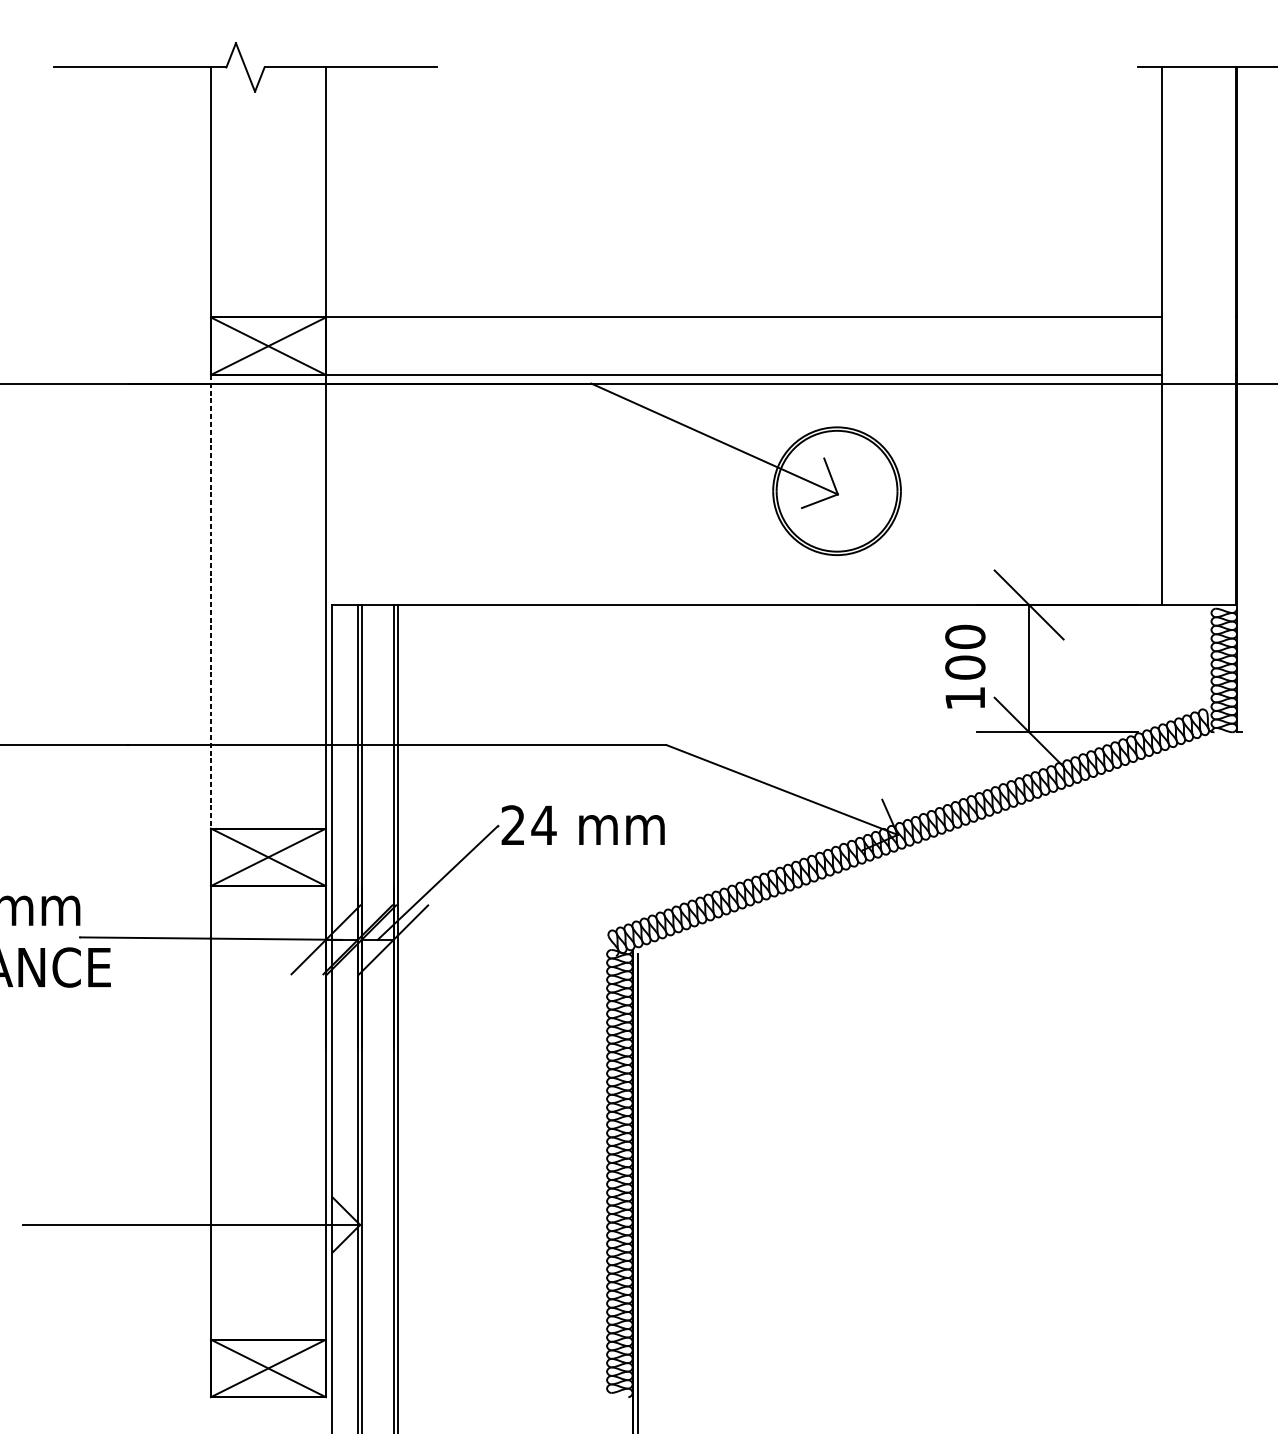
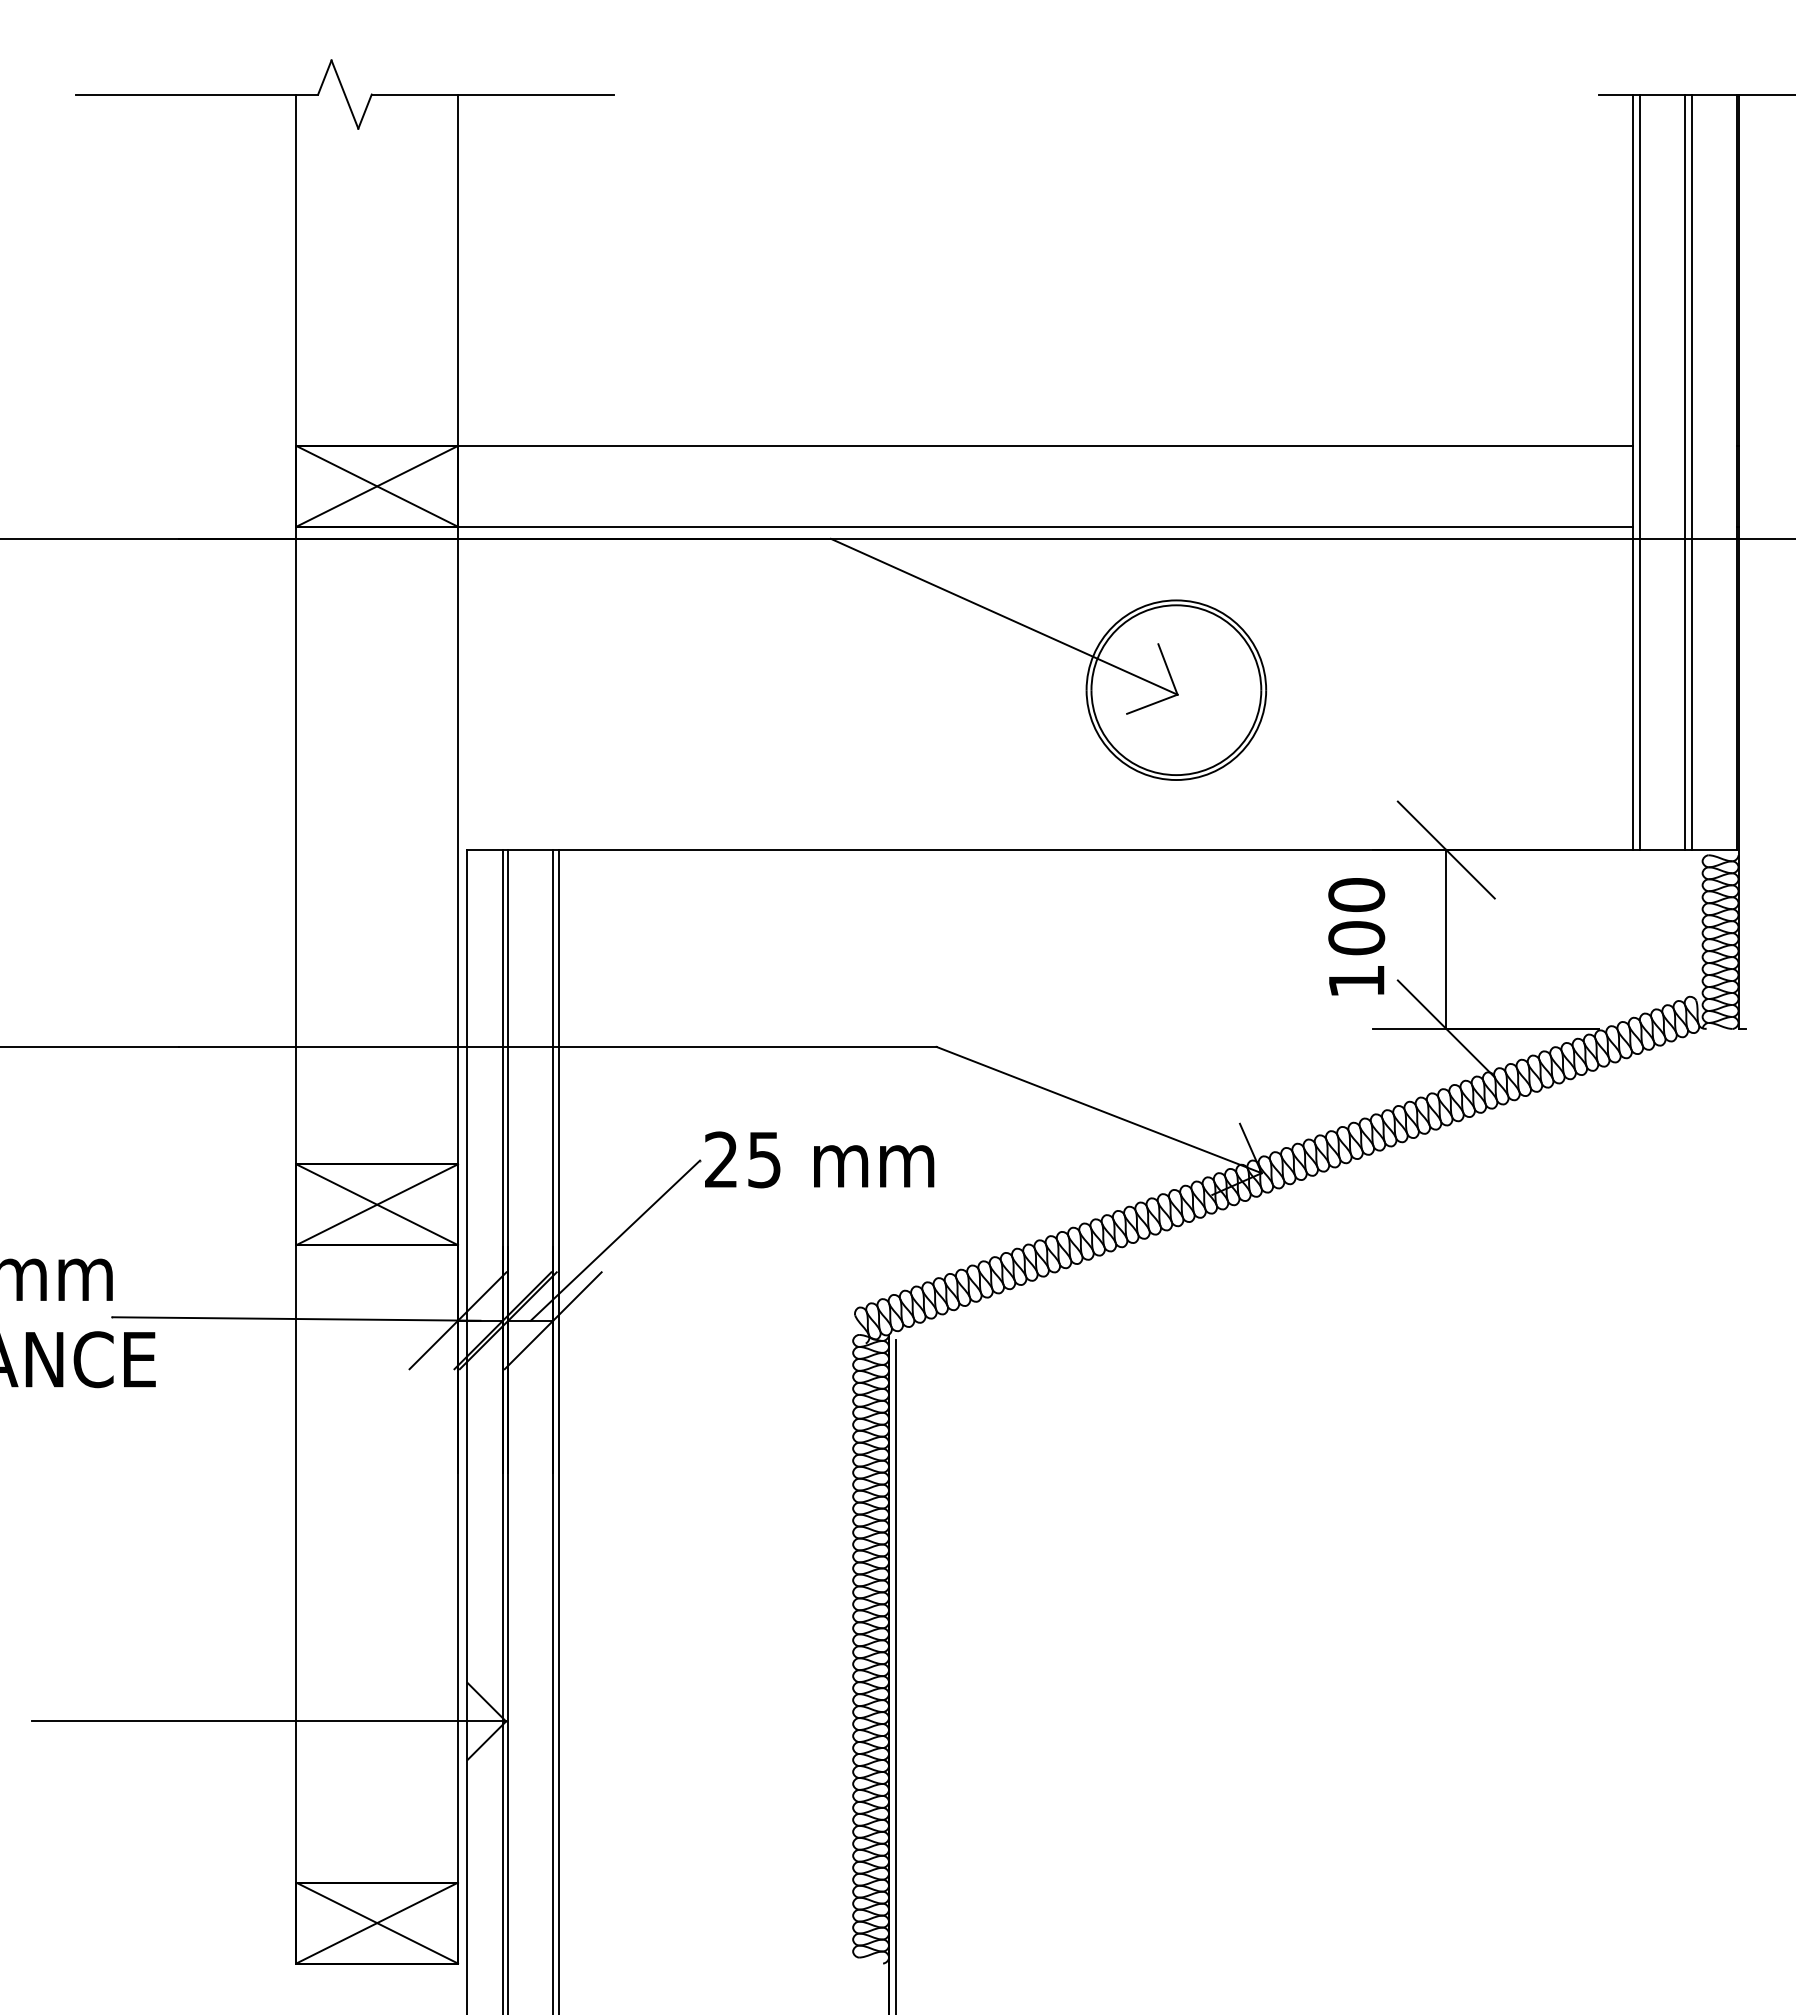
line: (1166, 336) -> (1639, 472), added
line: (1198, 336) -> (1684, 472), added
line: (1203, 336) -> (1691, 472), added
line: (211, 601) -> (296, 845), dashed -> solid
text: (544, 825) -> (764, 1160), 24 -> 25

